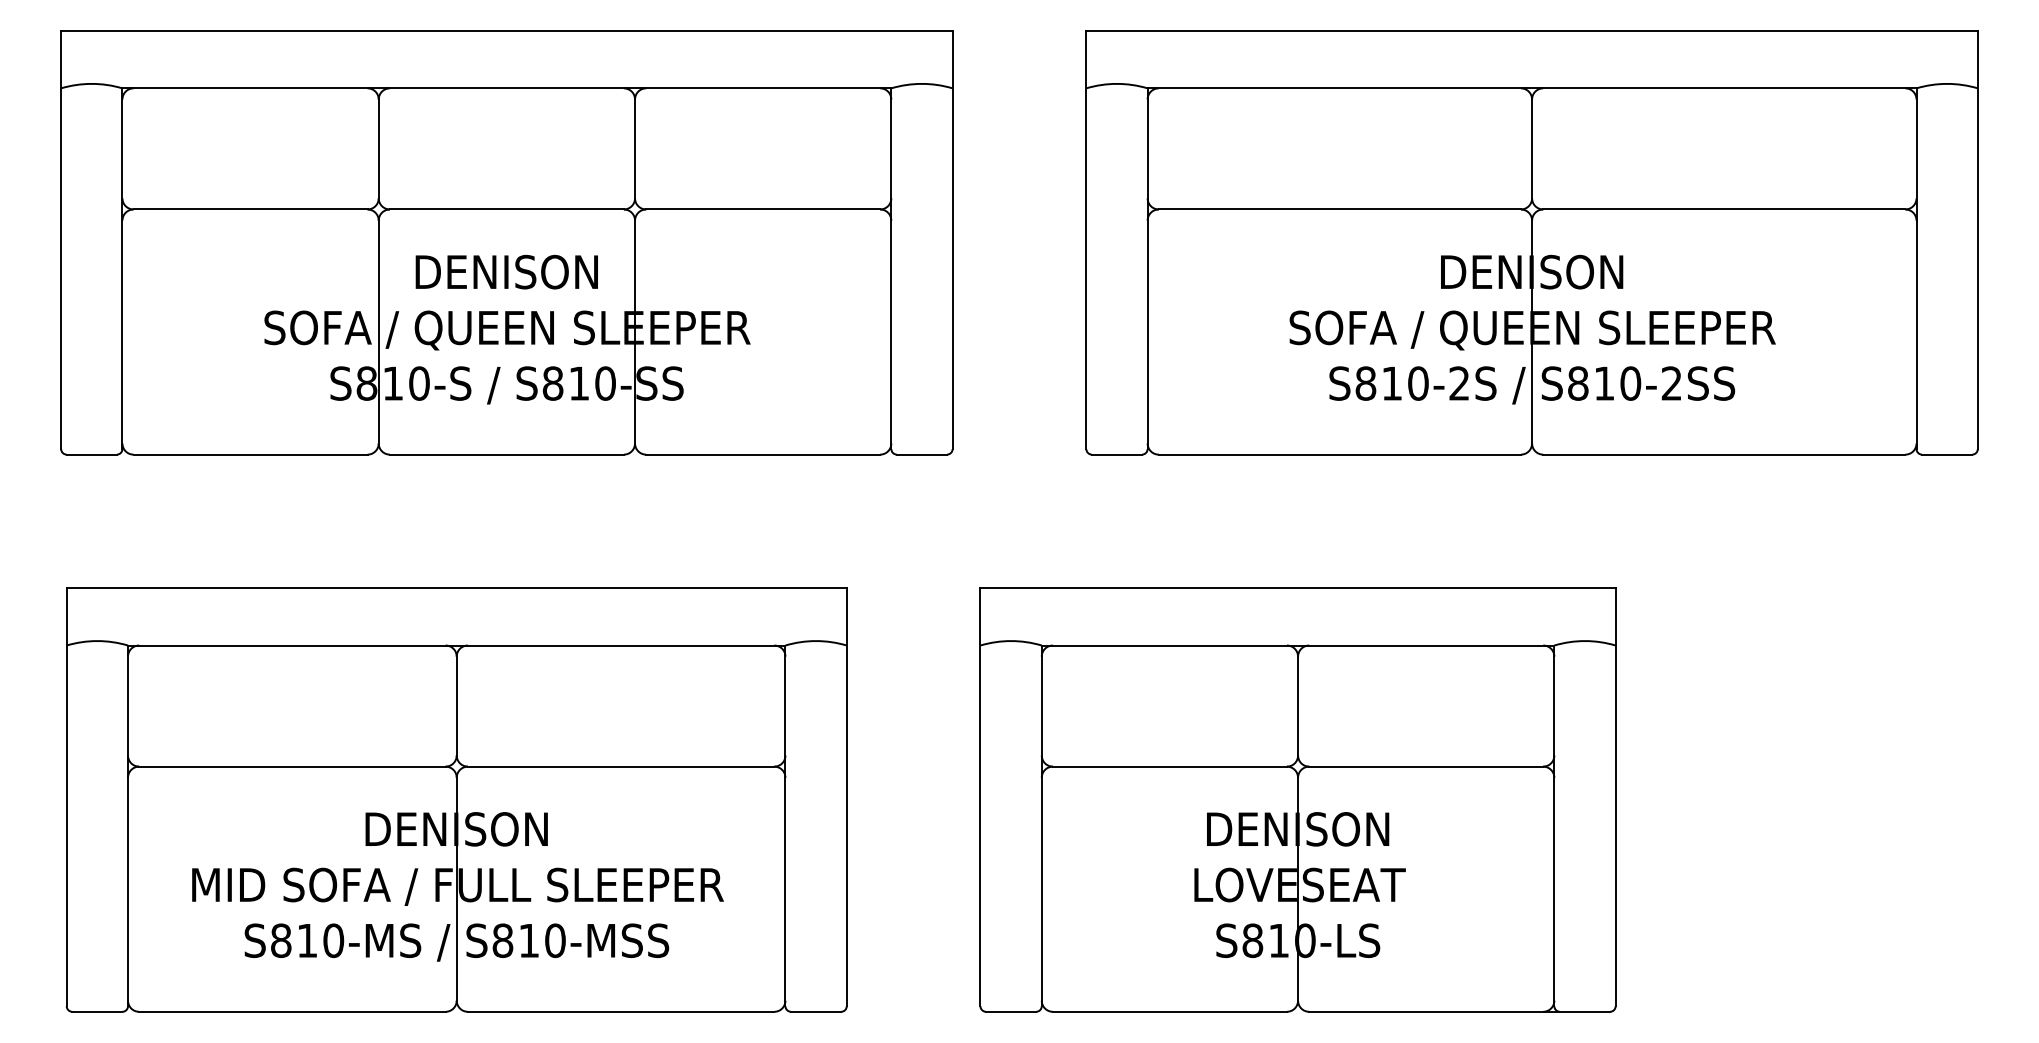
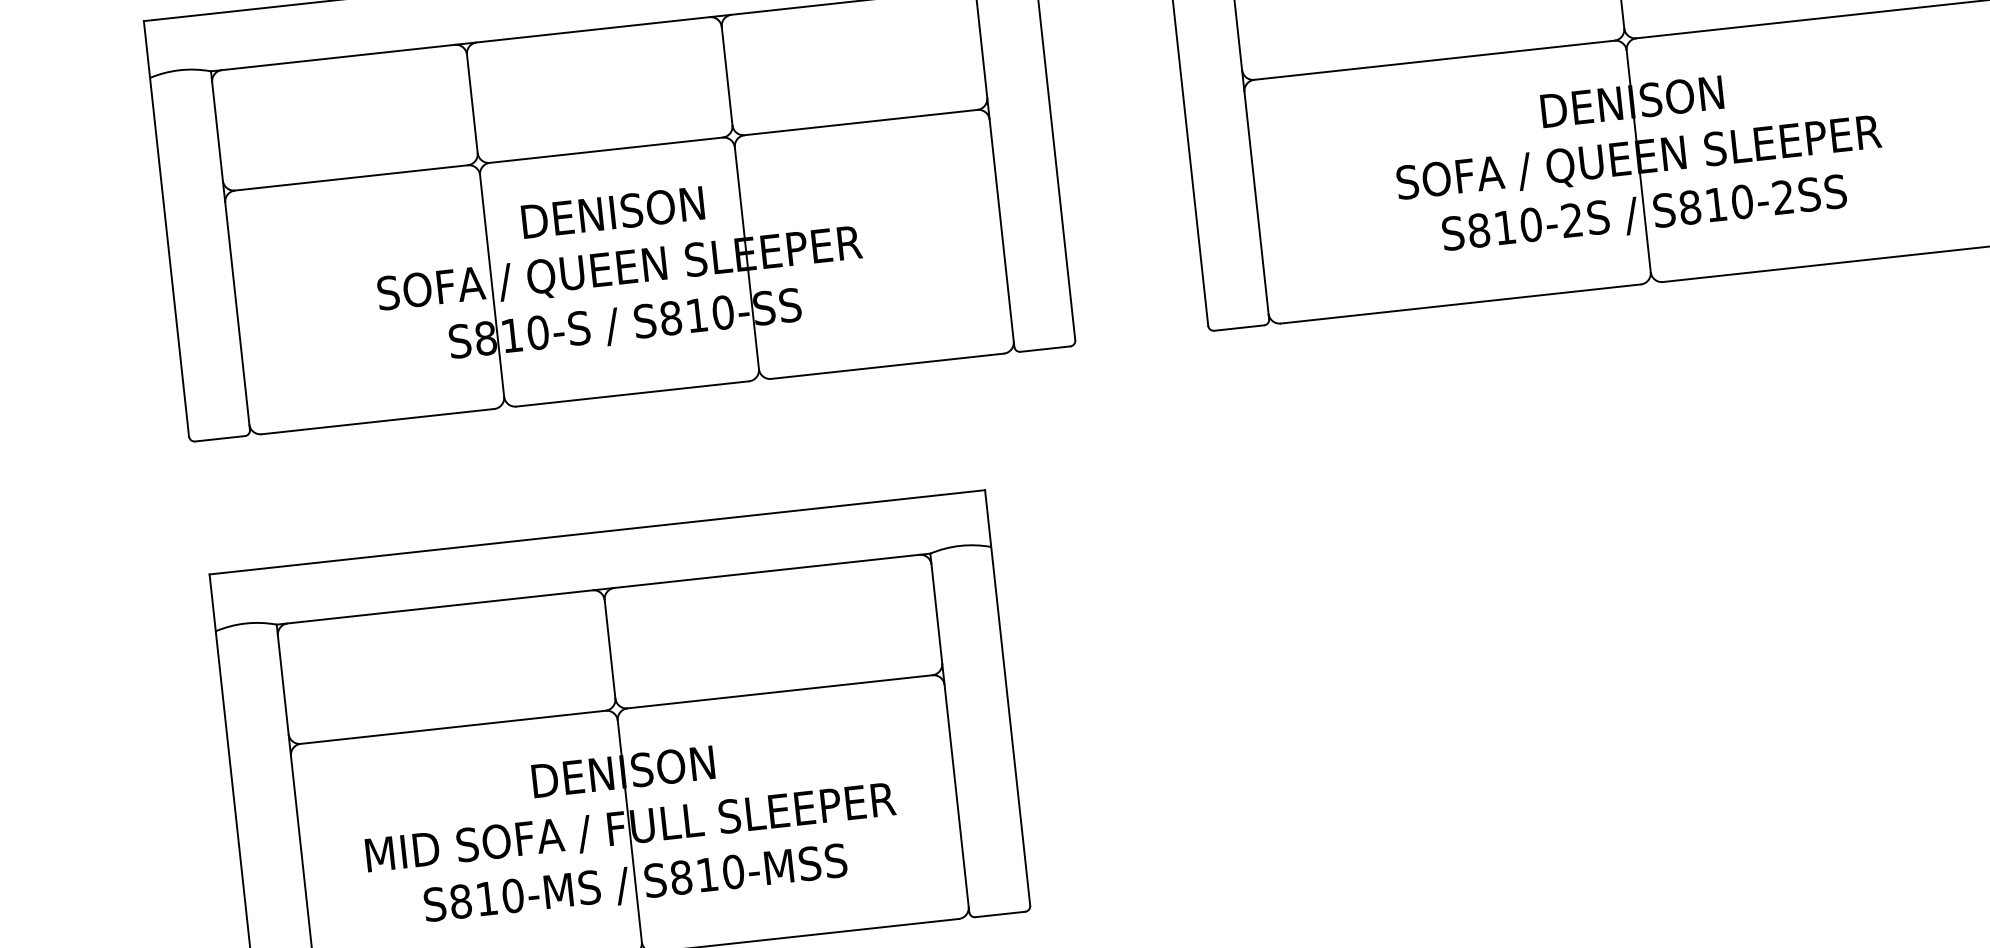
part: (1297, 799) -> (1455, 651), removed

